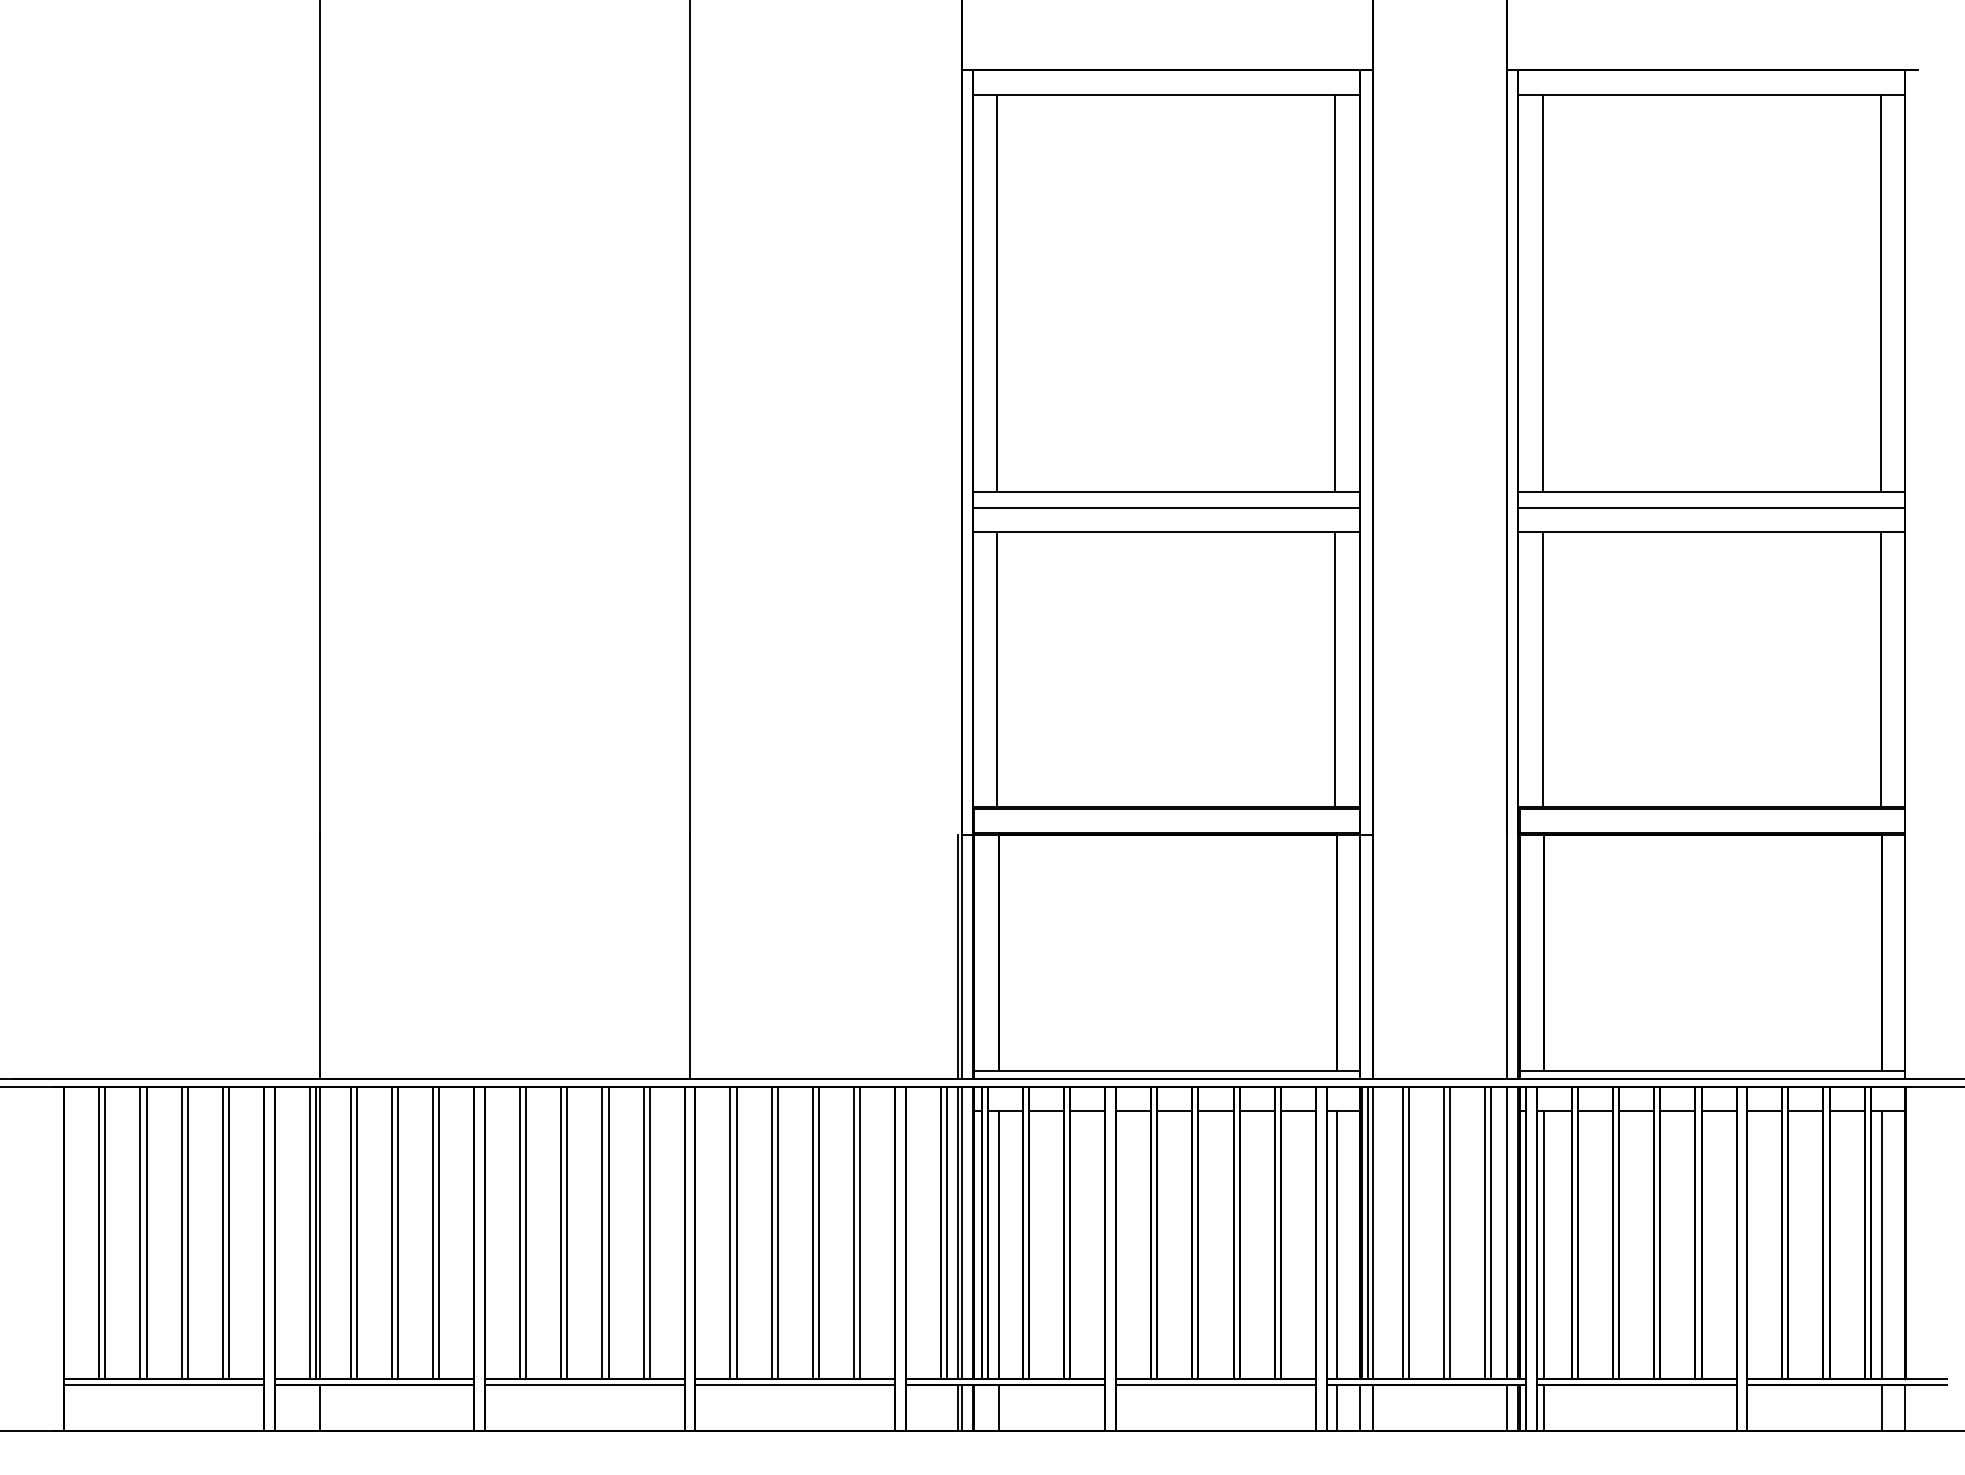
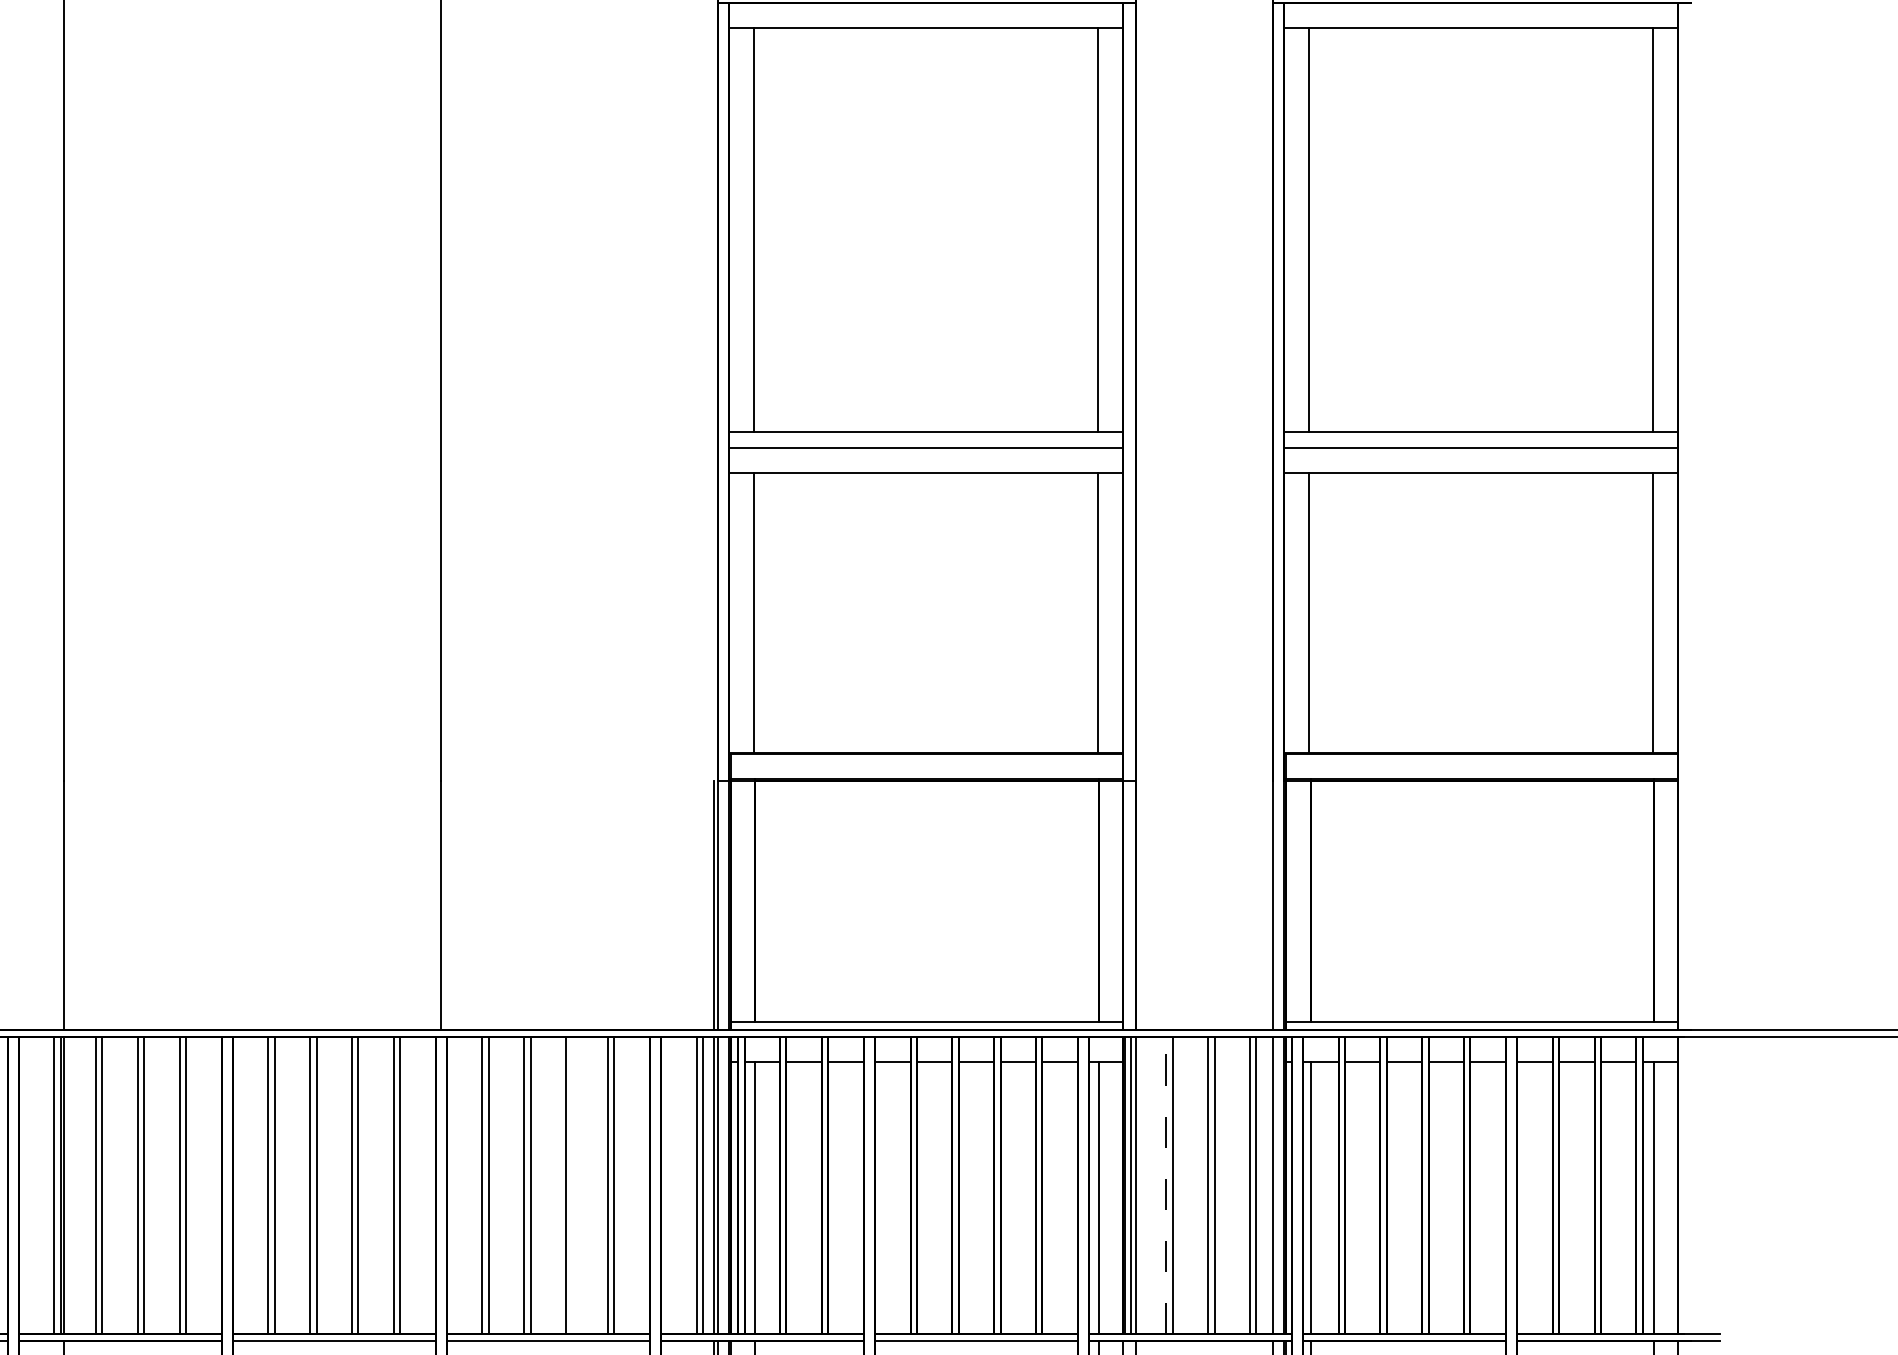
line: (818, 1232) -> (572, 1185), removed
line: (1402, 1232) -> (1166, 1185), solid -> dashed

